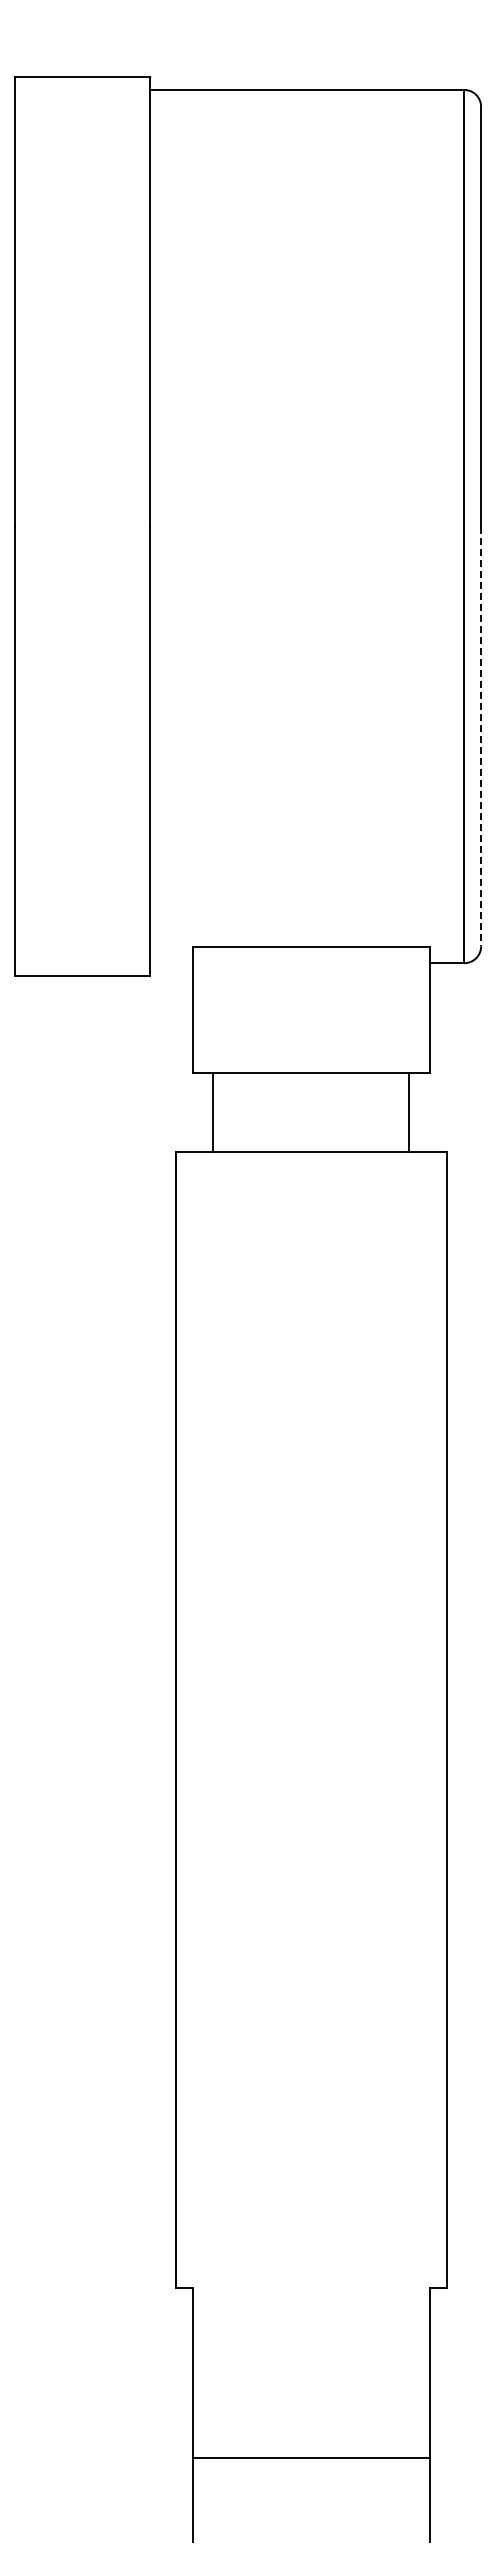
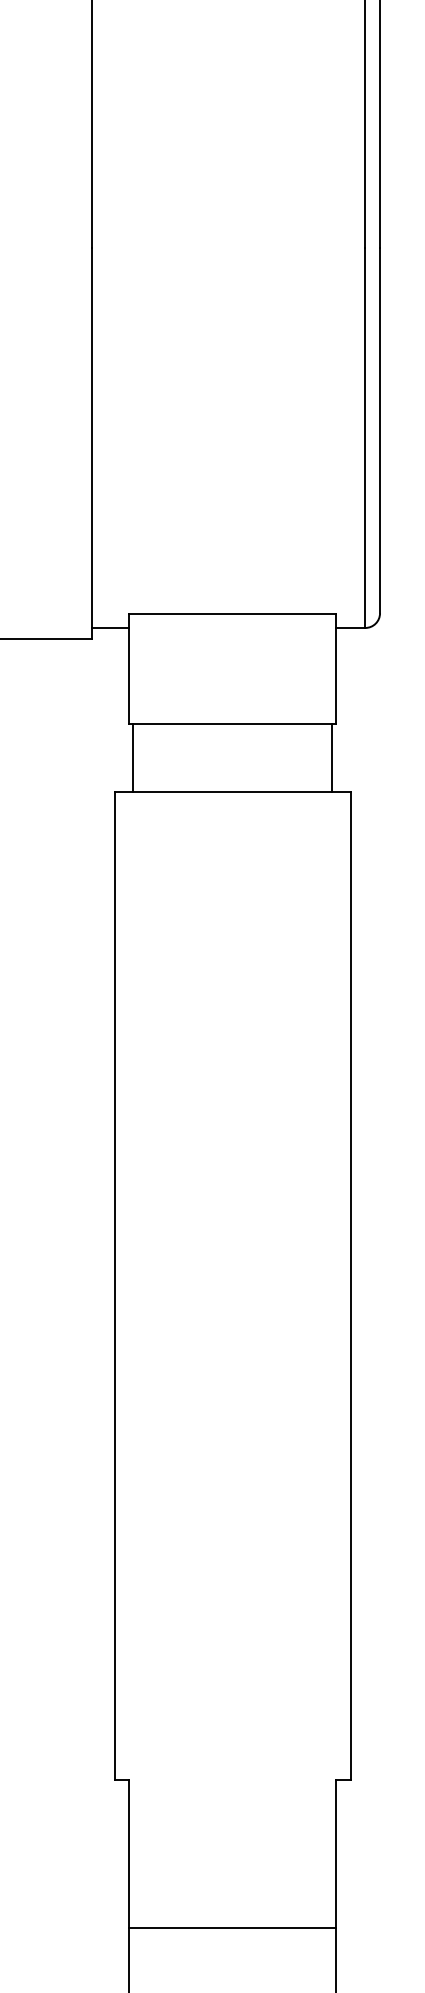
line: (481, 736) -> (380, 430), dashed -> solid
line: (171, 963) -> (110, 628), added
line: (213, 1112) -> (133, 757), moved
line: (409, 1112) -> (332, 757), moved

